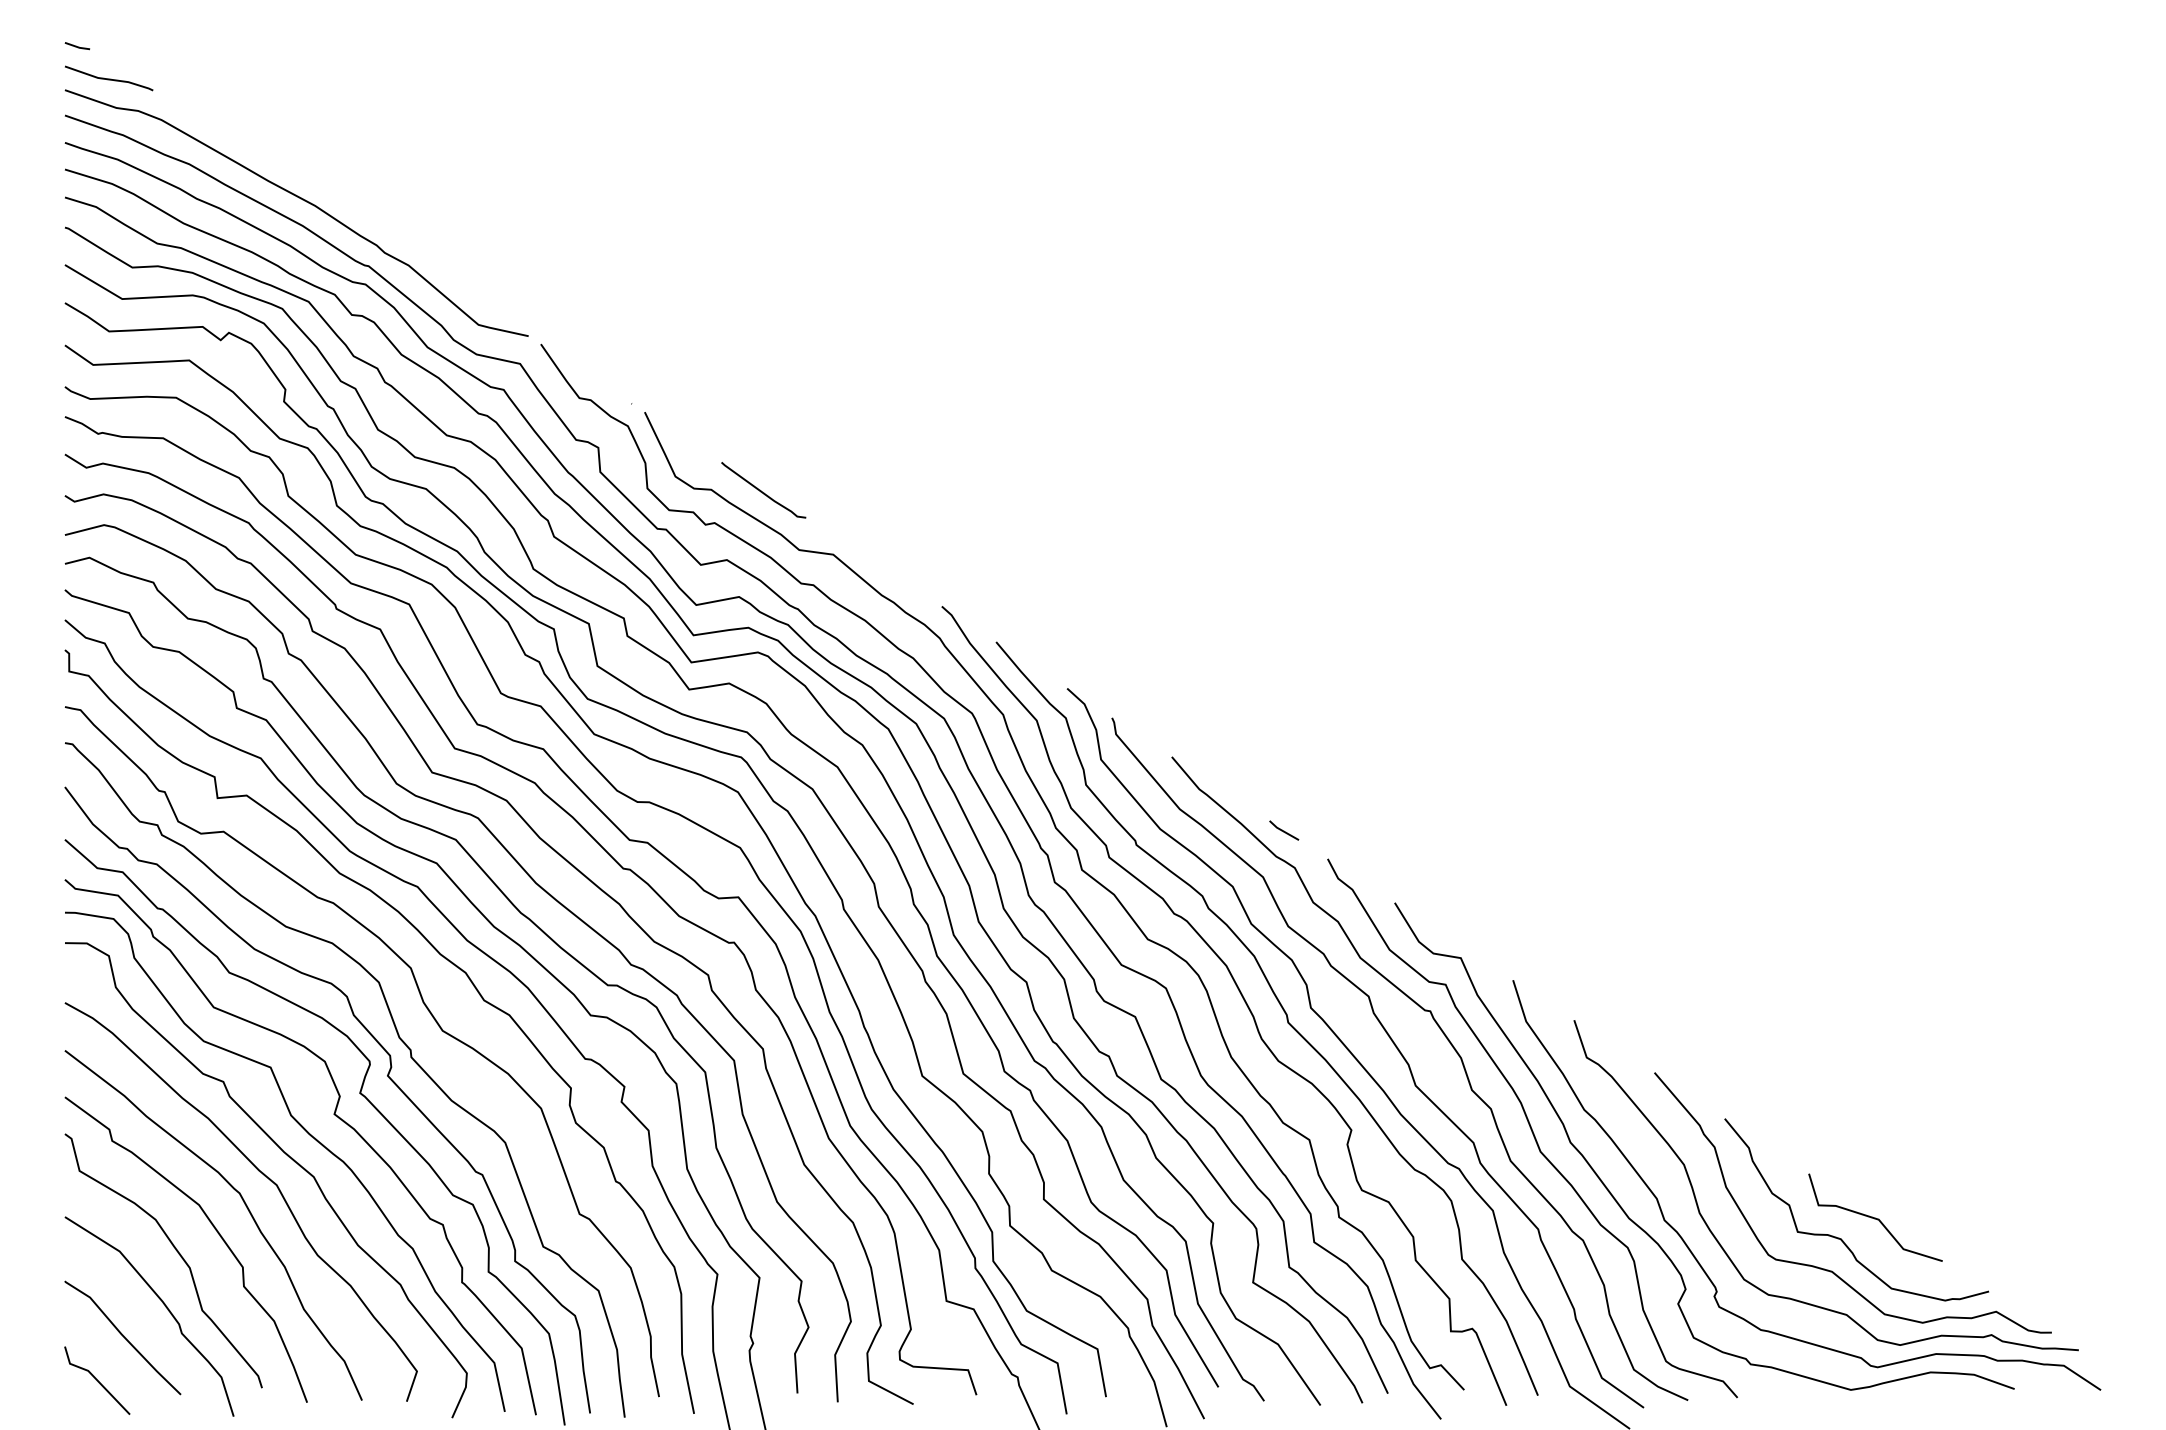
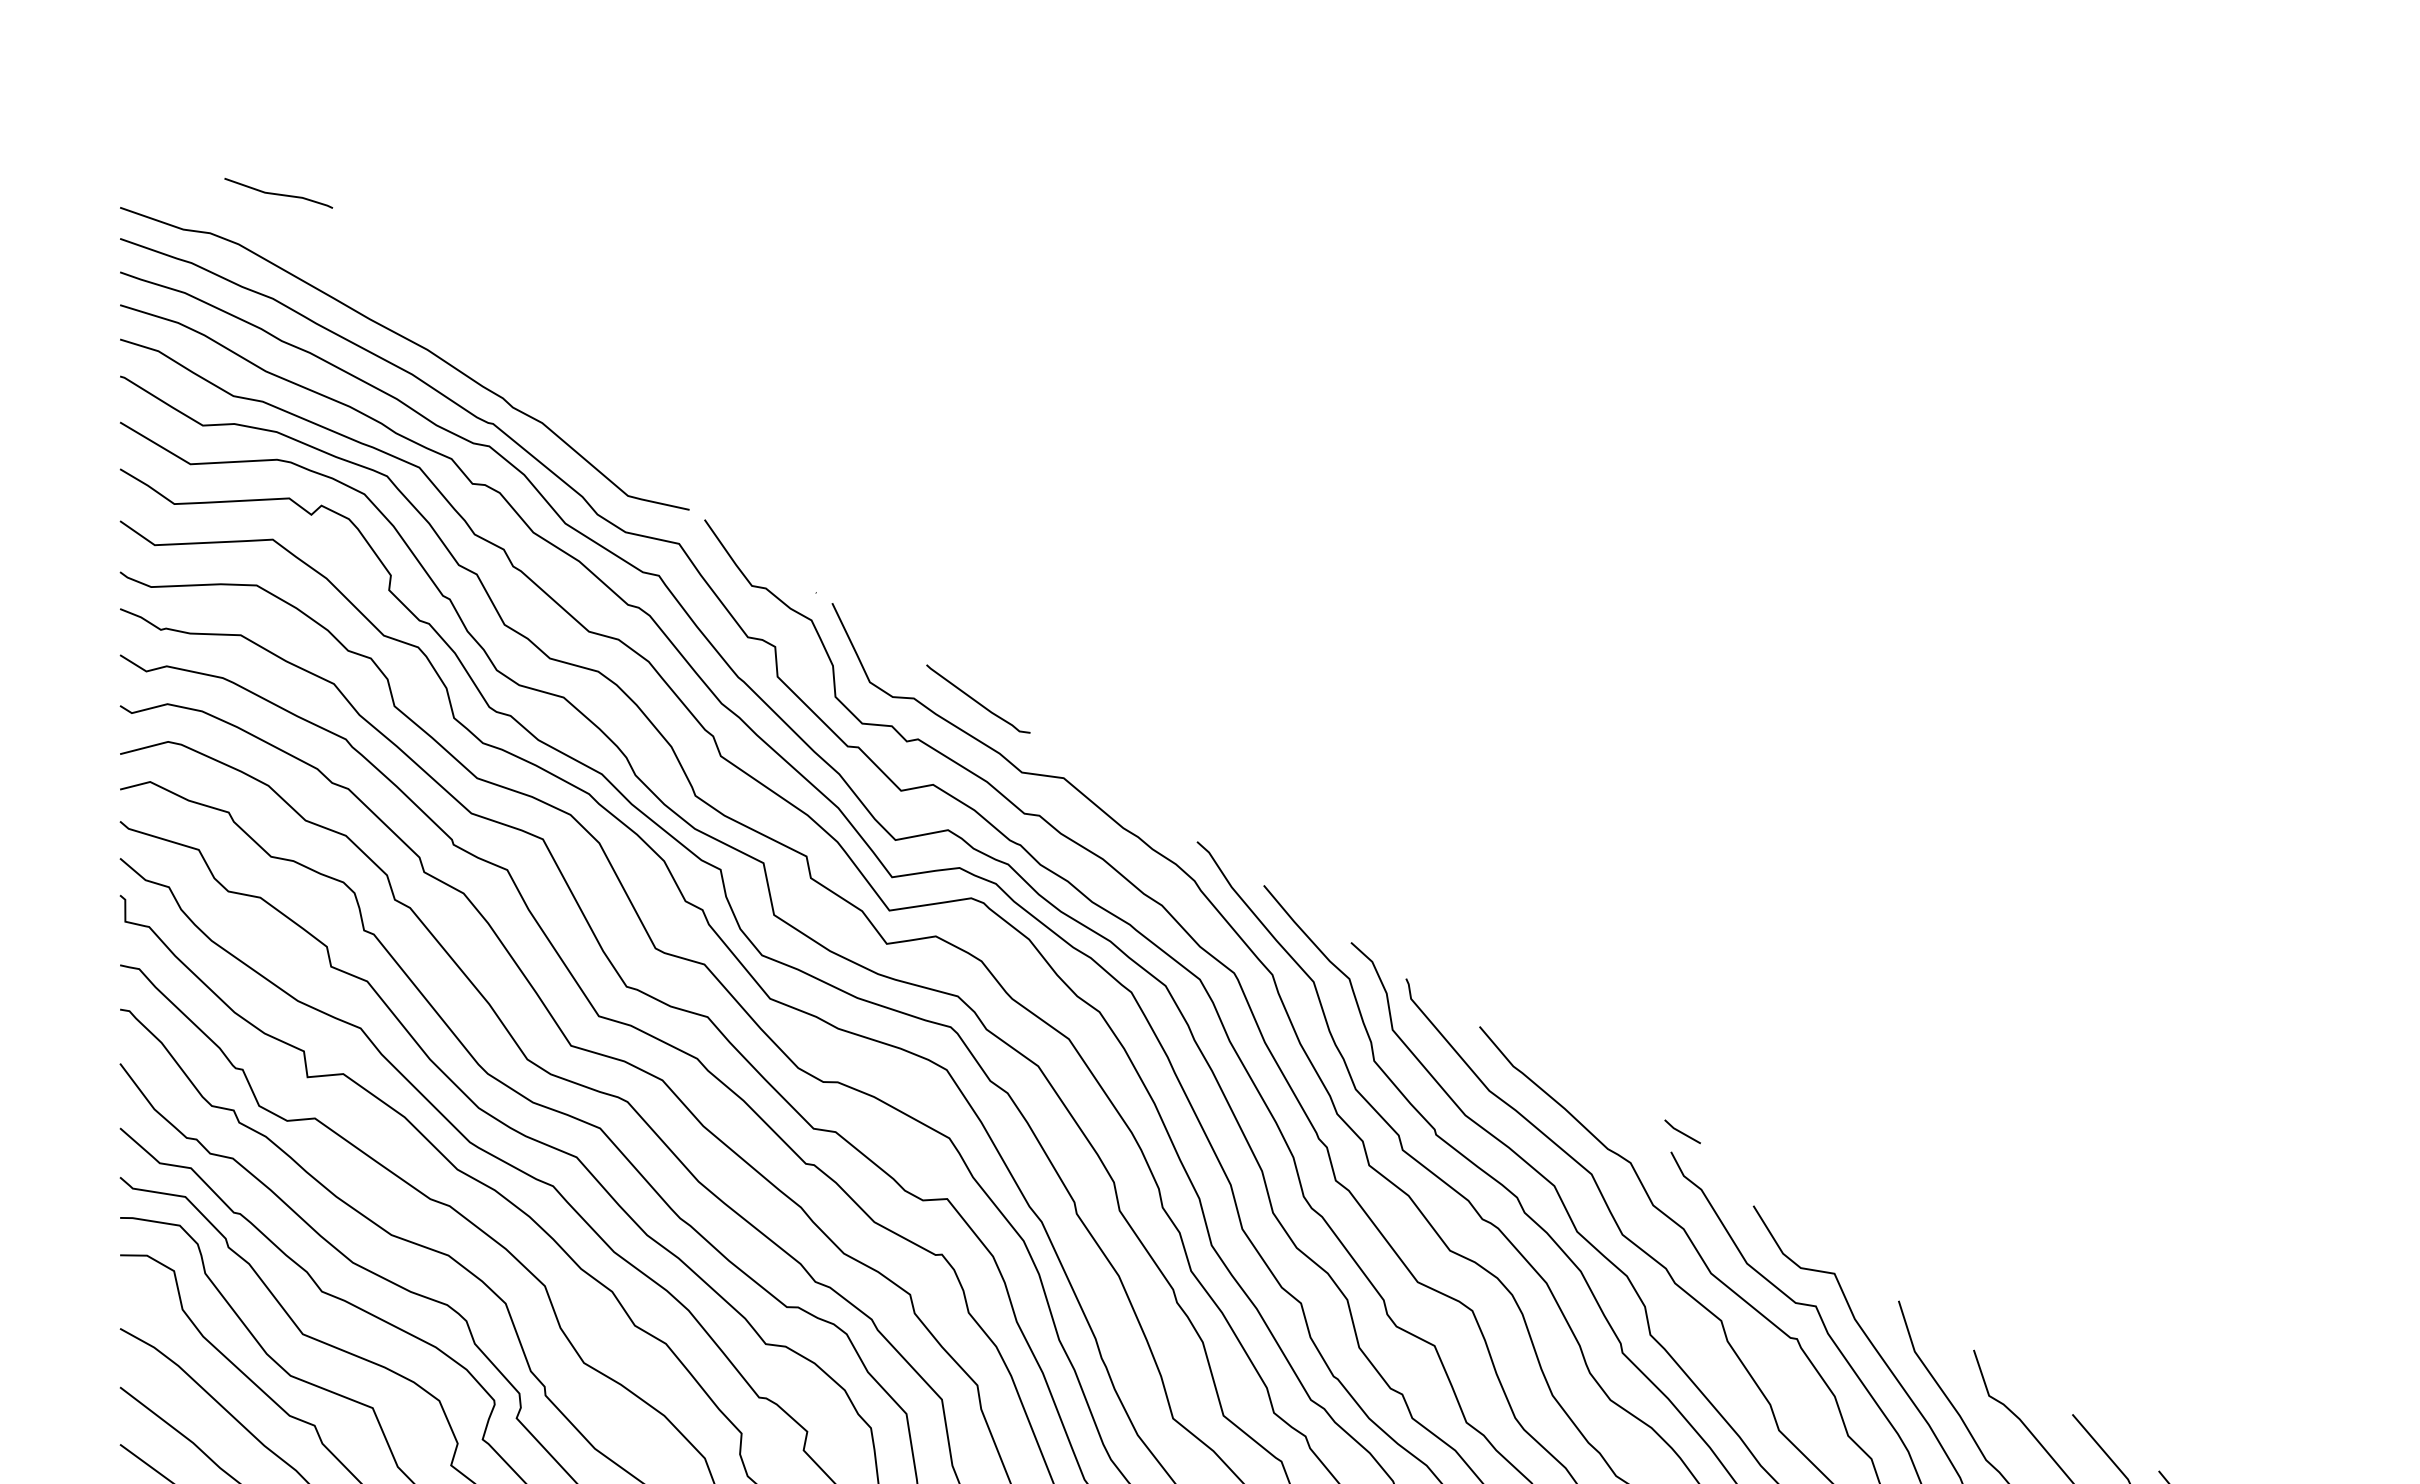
line: (77, 46) -> (135, 154), removed
line: (109, 78) -> (279, 193), moved
line: (1284, 830) -> (1683, 1131), moved

